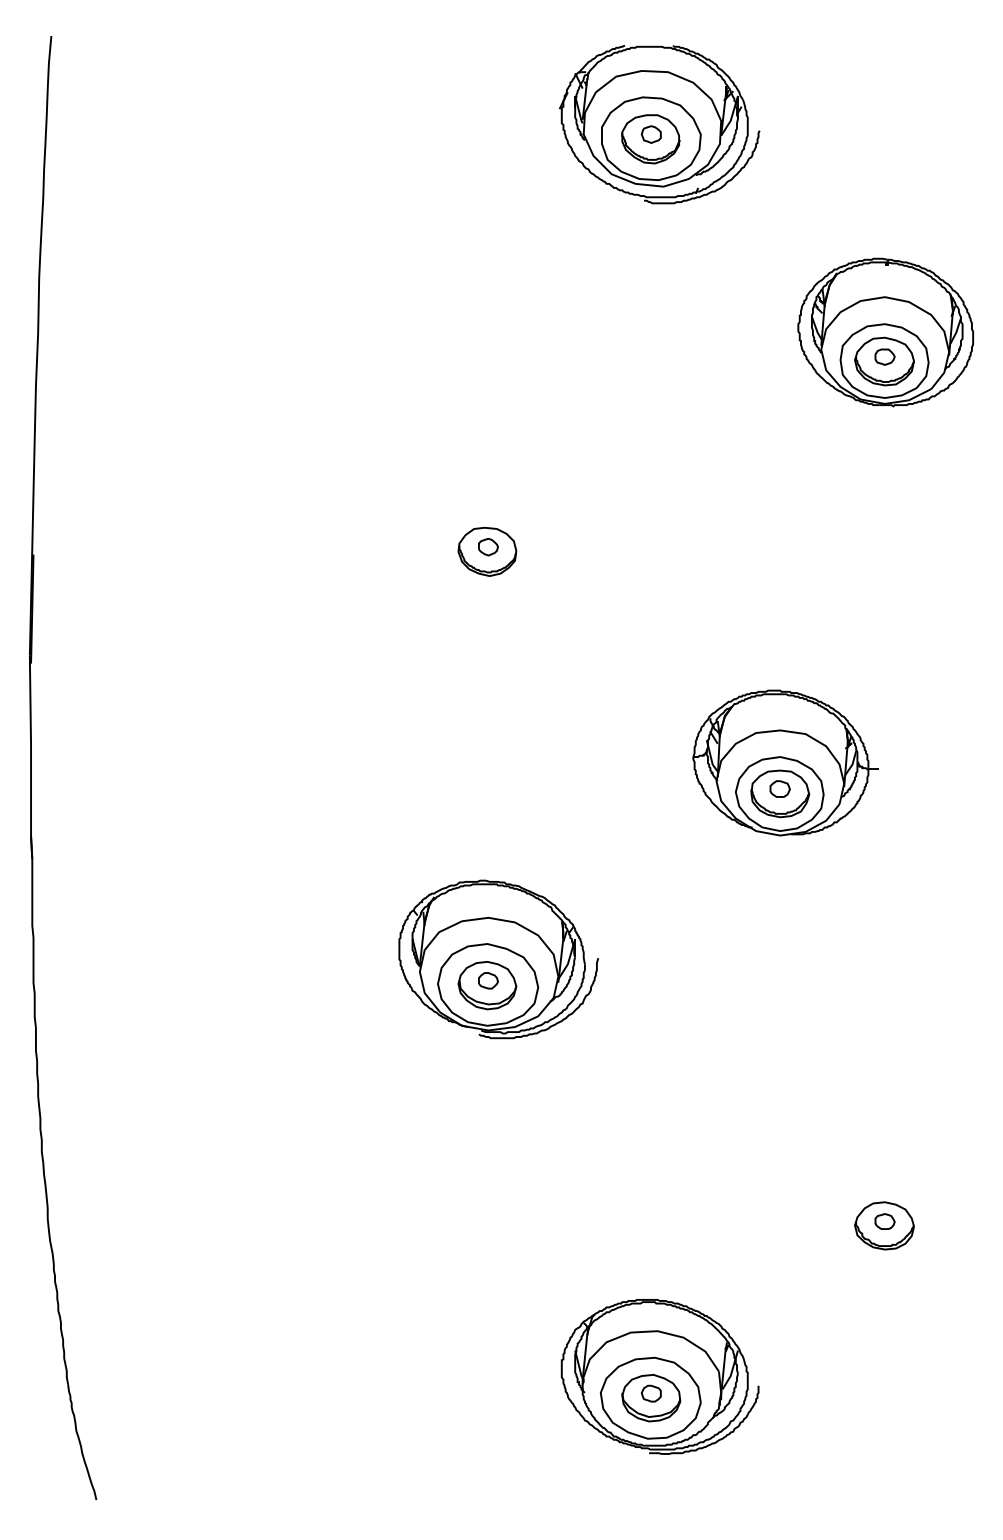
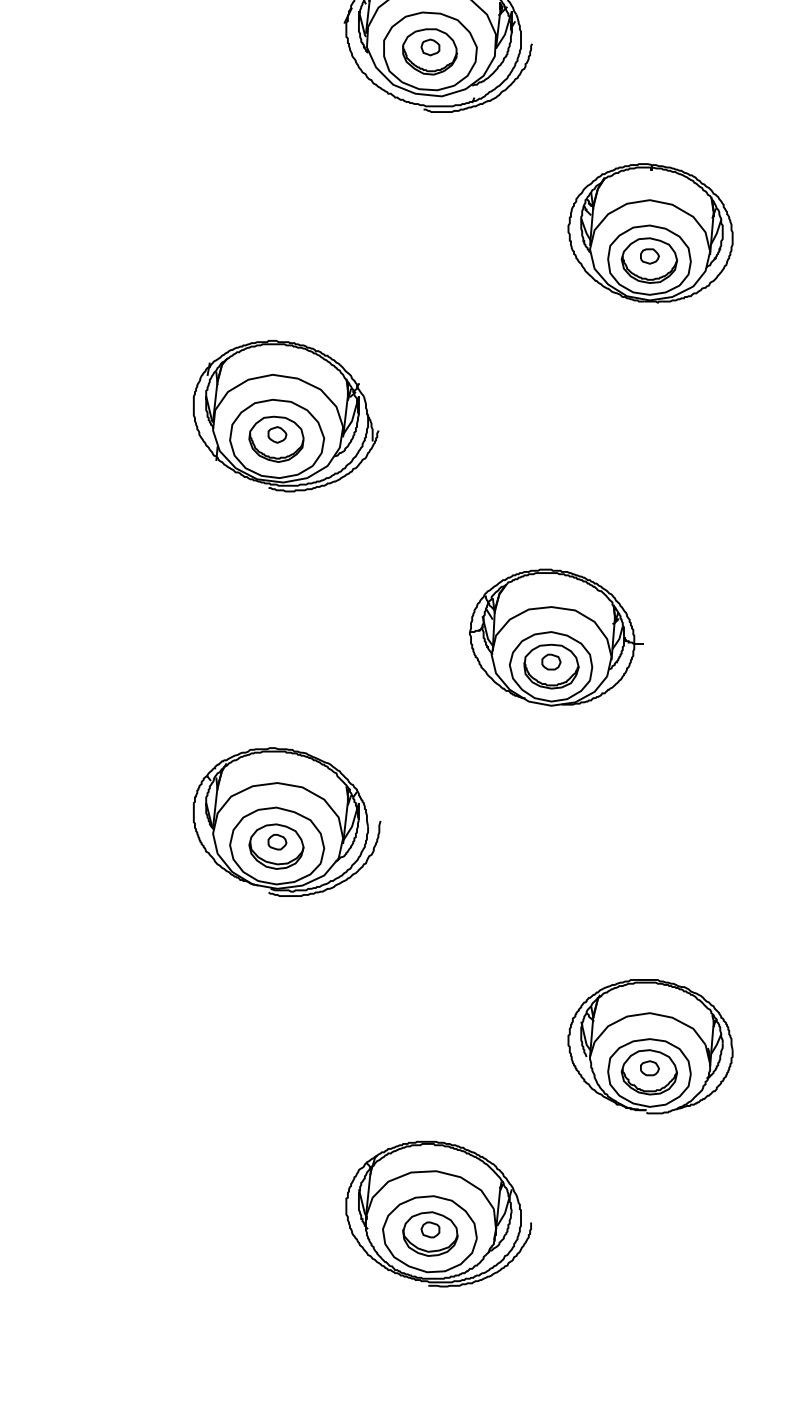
part: (497, 527) -> (285, 416), added
part: (885, 1198) -> (650, 1046), added

